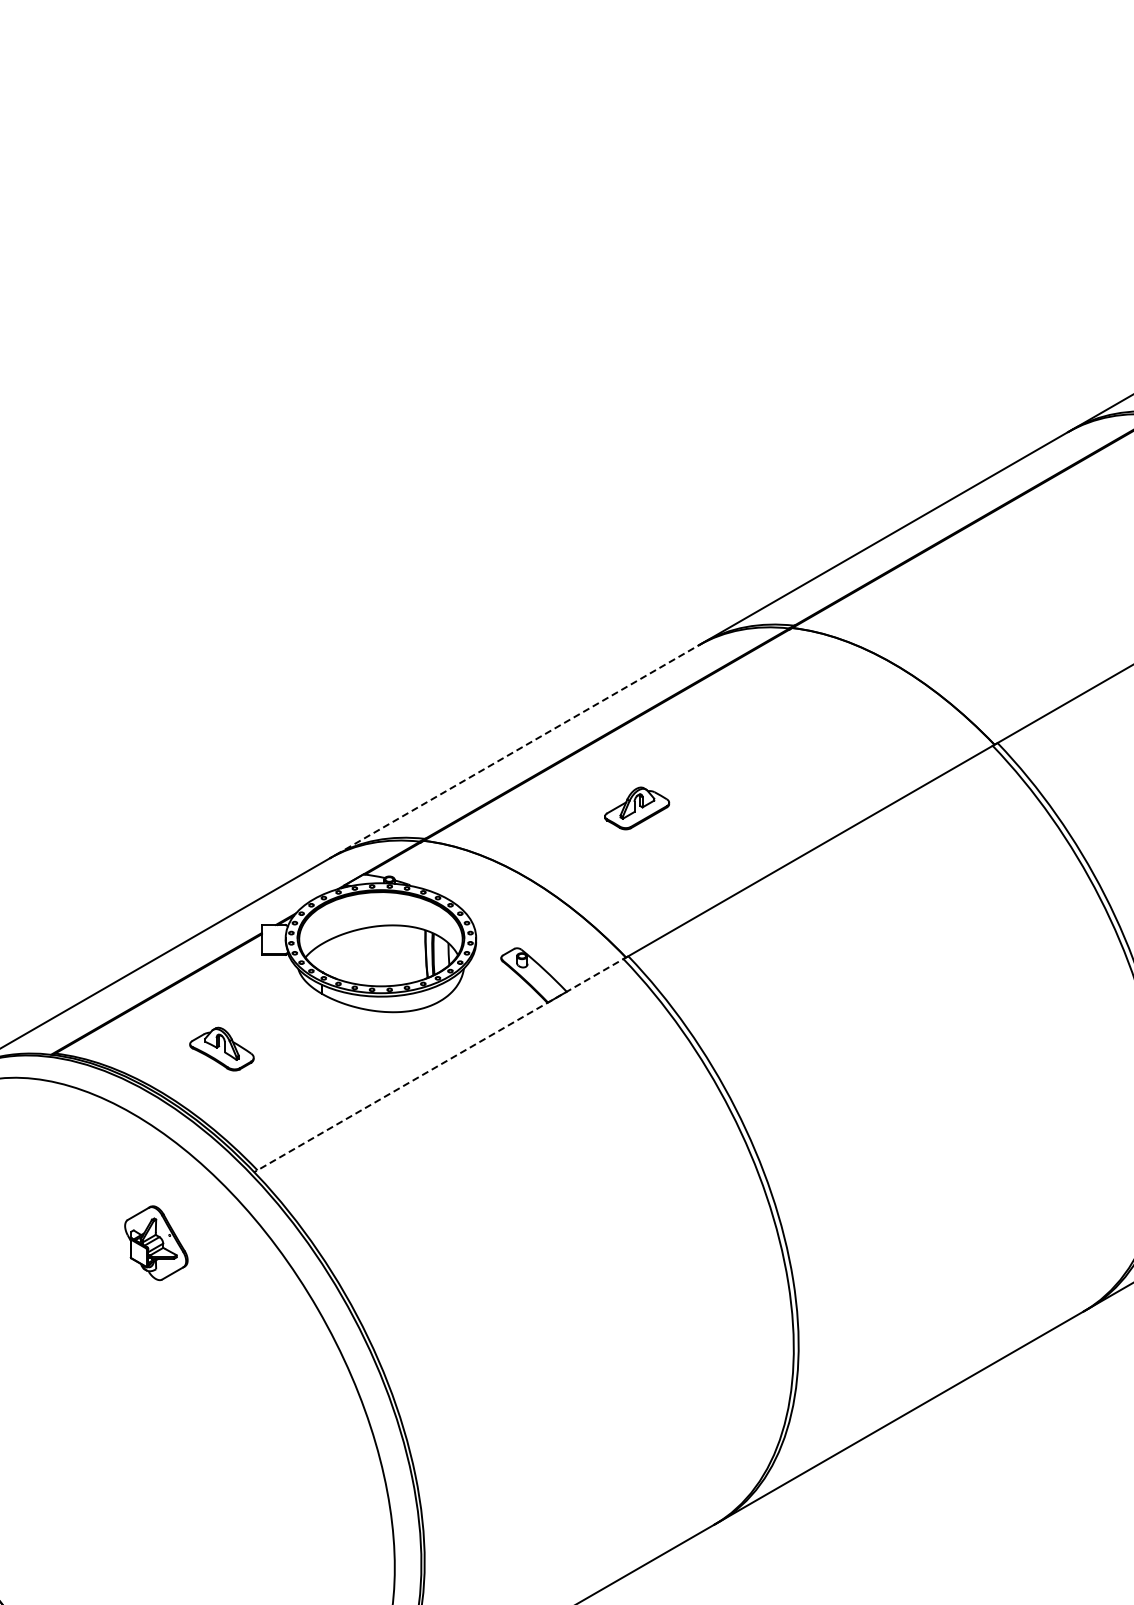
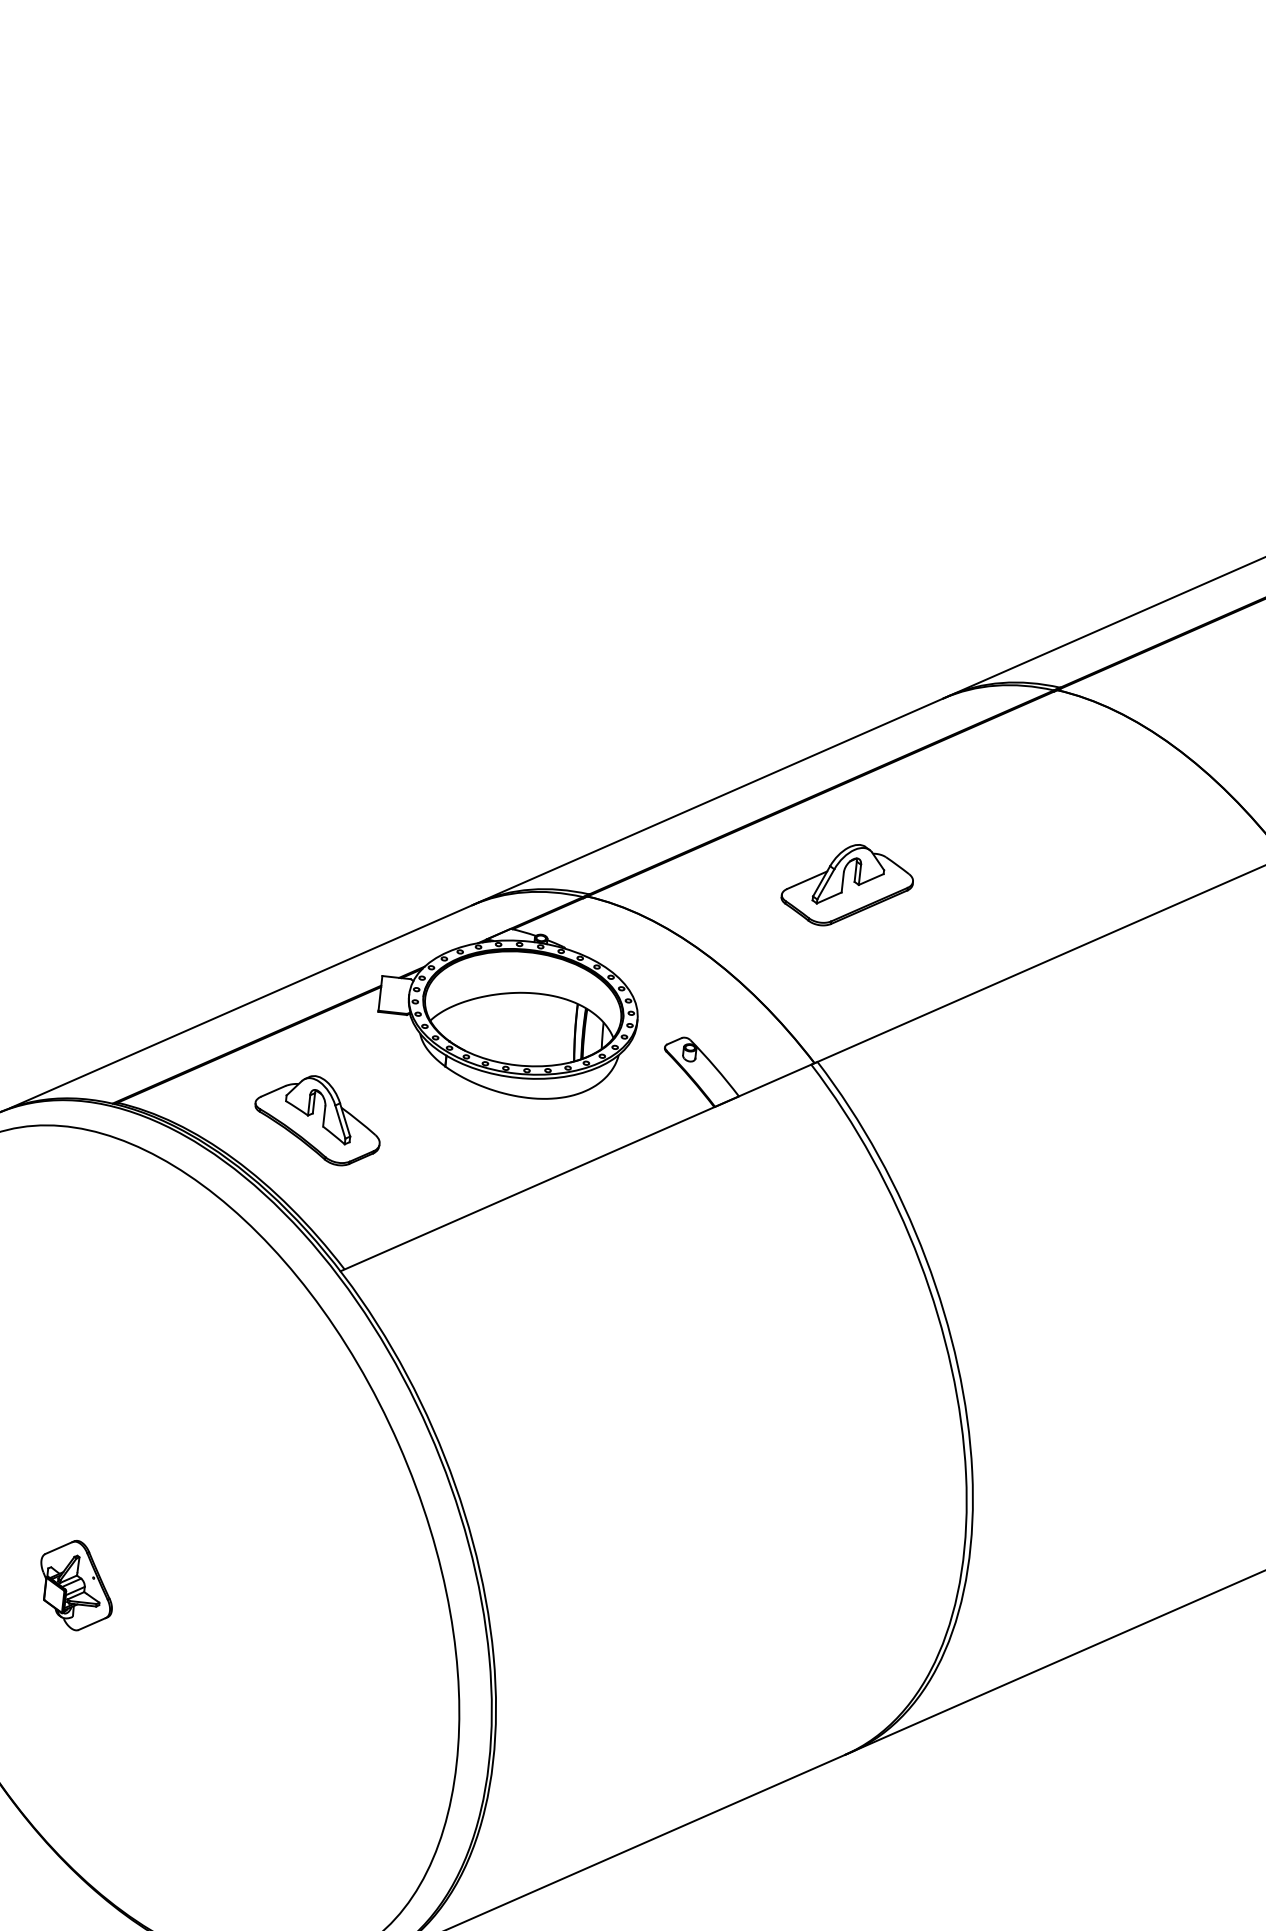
line: (516, 750) -> (710, 800), dashed -> solid
part: (636, 808) -> (846, 885), size x1.67
part: (221, 1048) -> (317, 1118), size x1.67
line: (441, 1064) -> (579, 1167), dashed -> solid
part: (156, 1243) -> (76, 1585), moved

